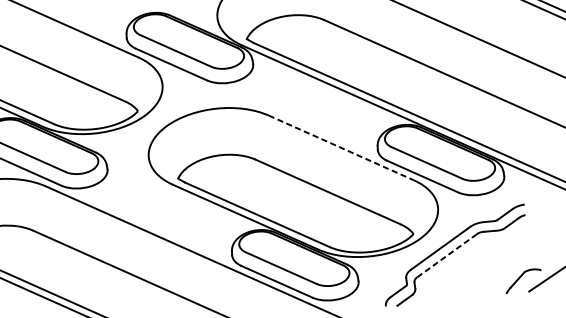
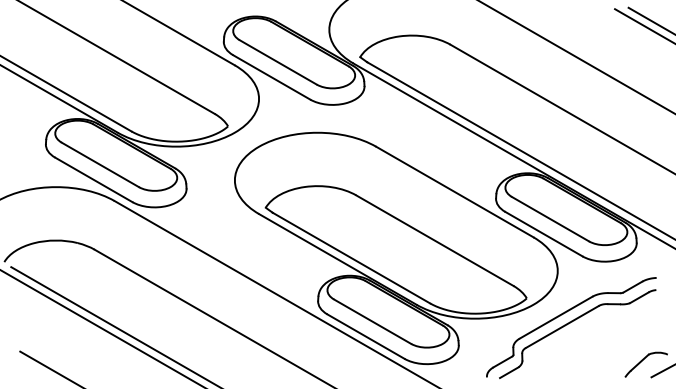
line: (341, 148) -> (454, 192), dashed -> solid
line: (447, 256) -> (562, 327), dashed -> solid

